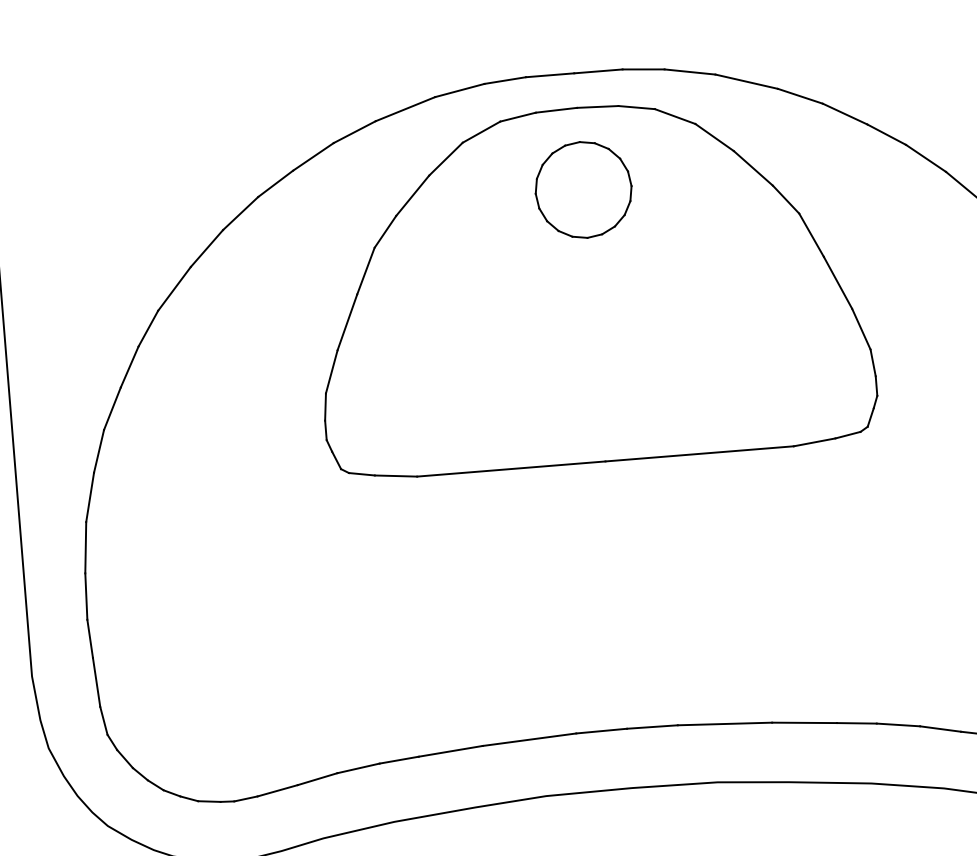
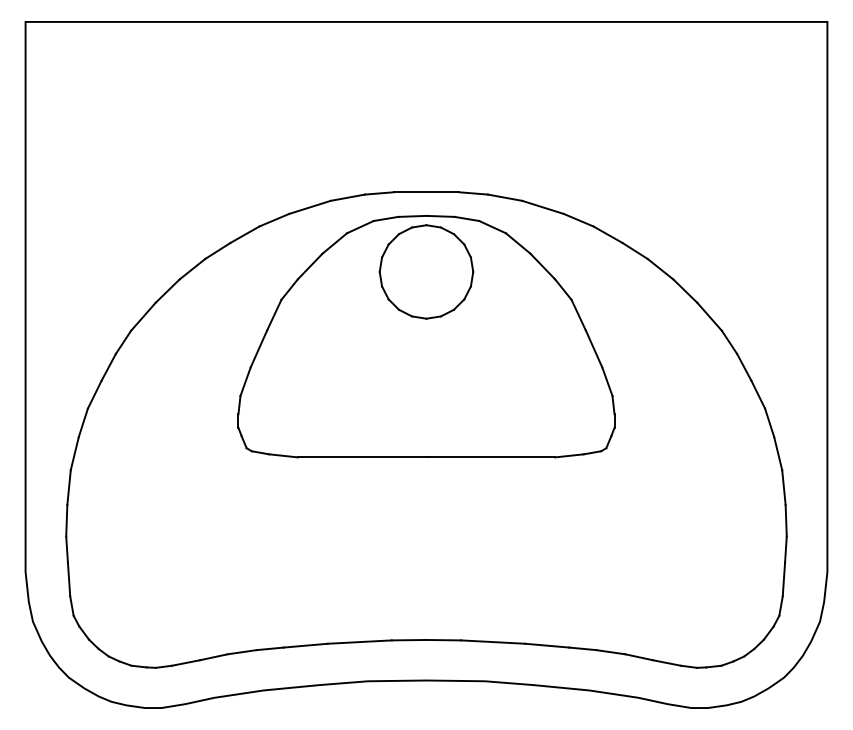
part: (583, 189) -> (426, 271), size x1.43

